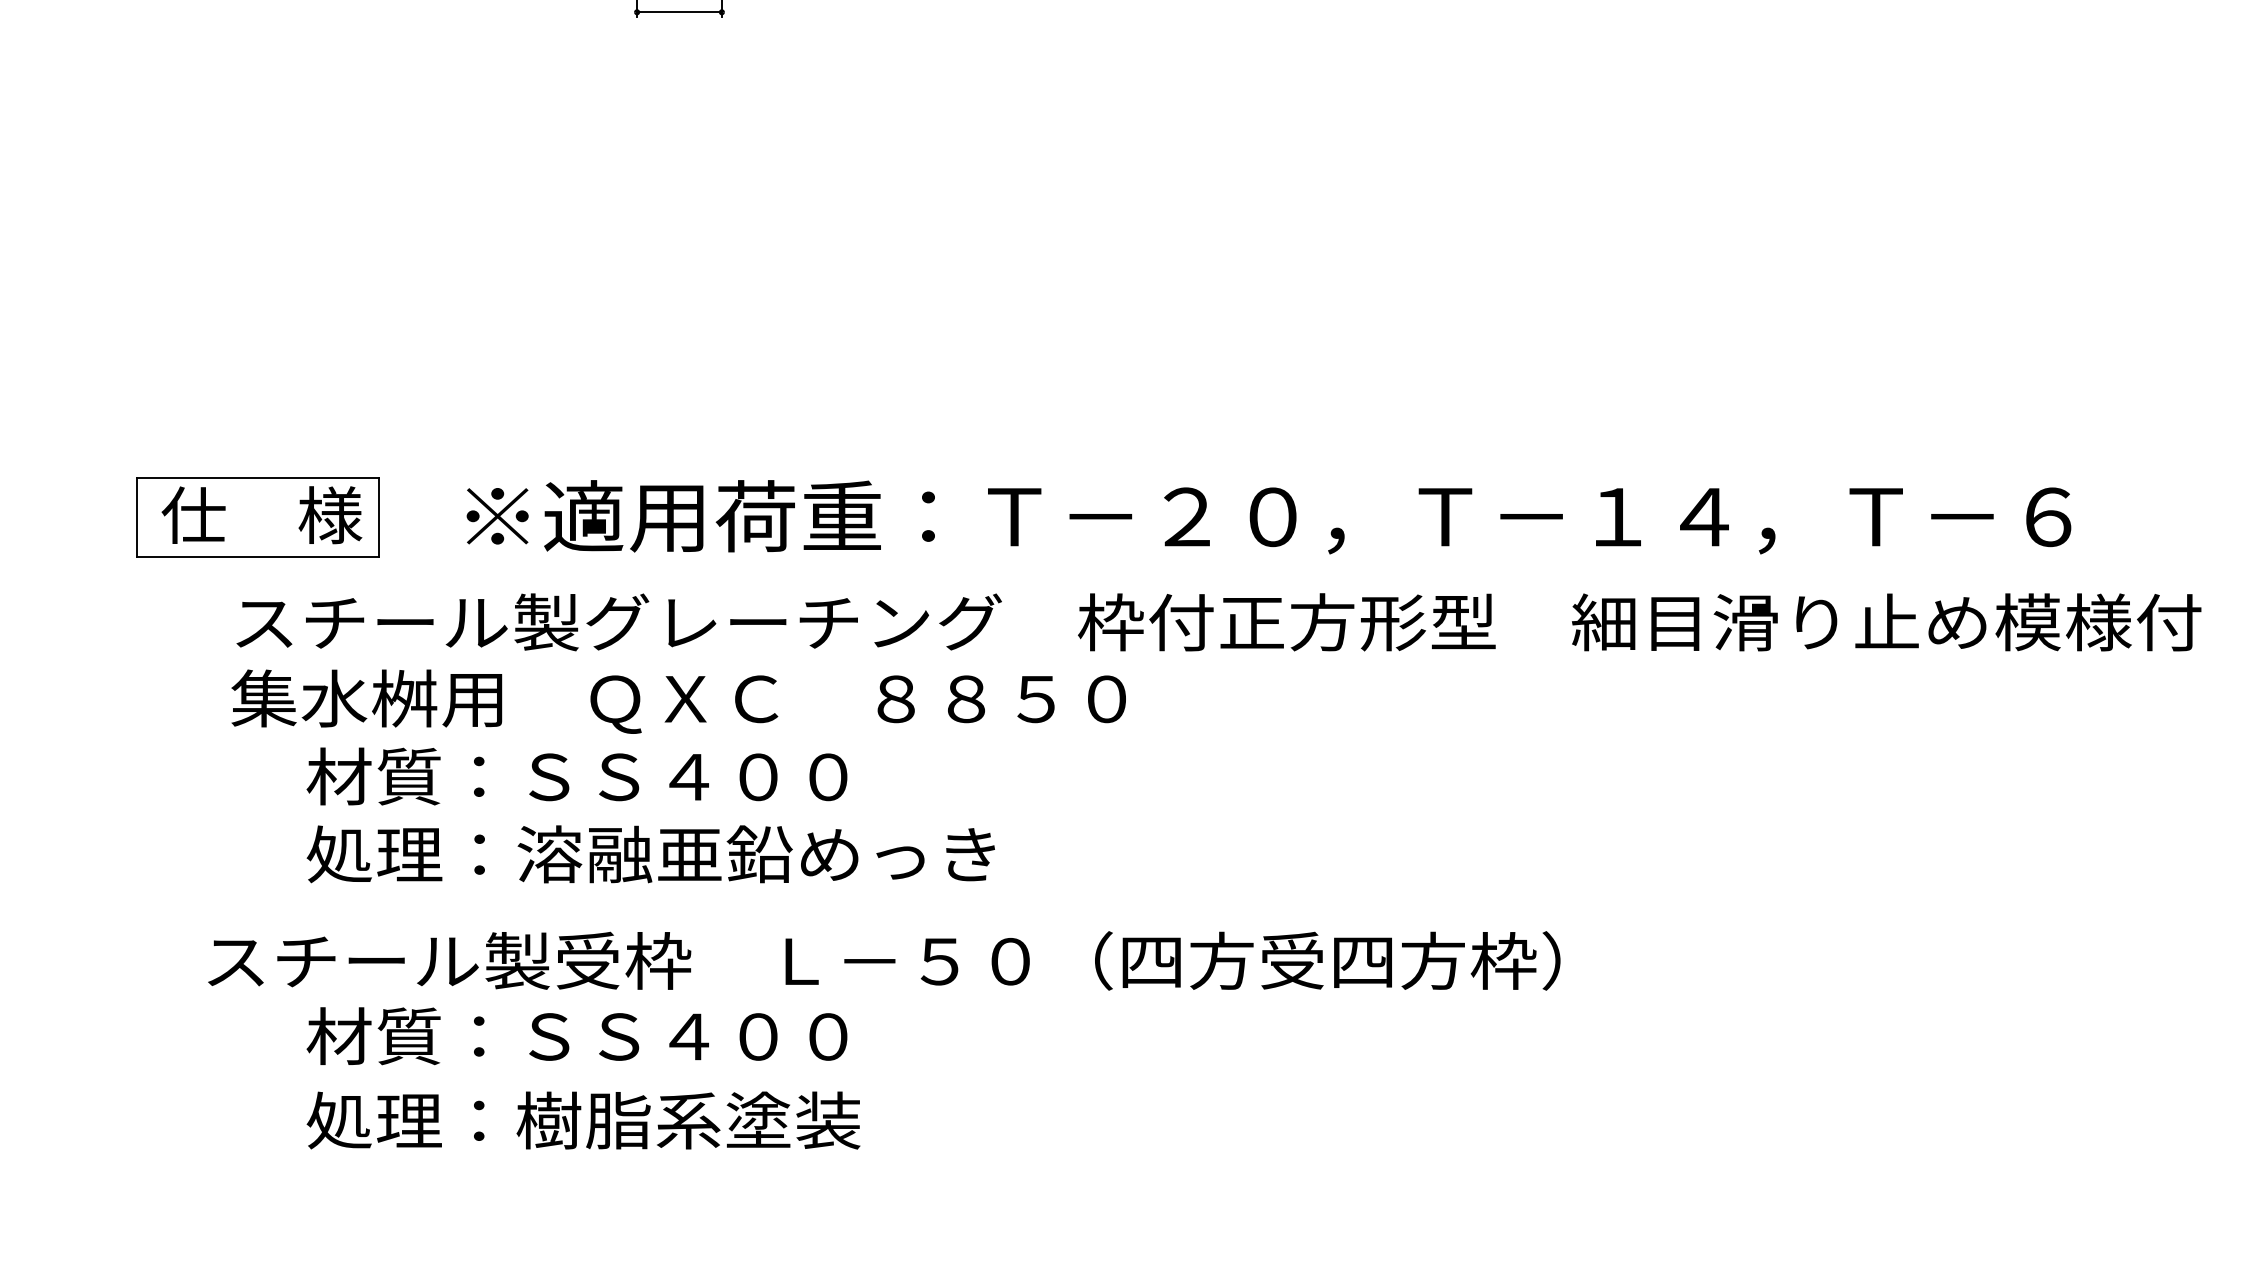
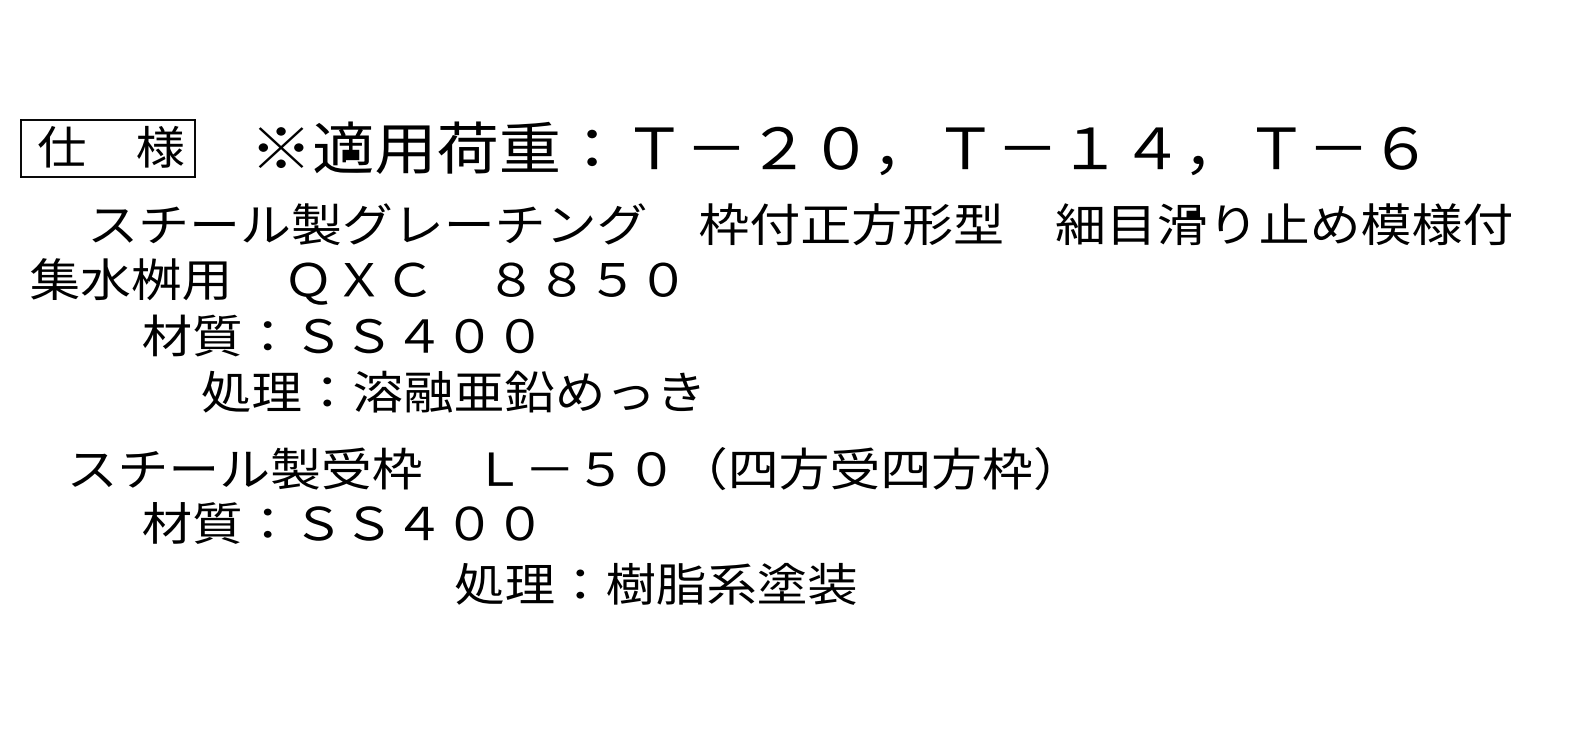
text: (678, 701) -> (353, 281), moved
text: (650, 854) -> (450, 391), moved
text: (583, 1120) -> (655, 583), moved

